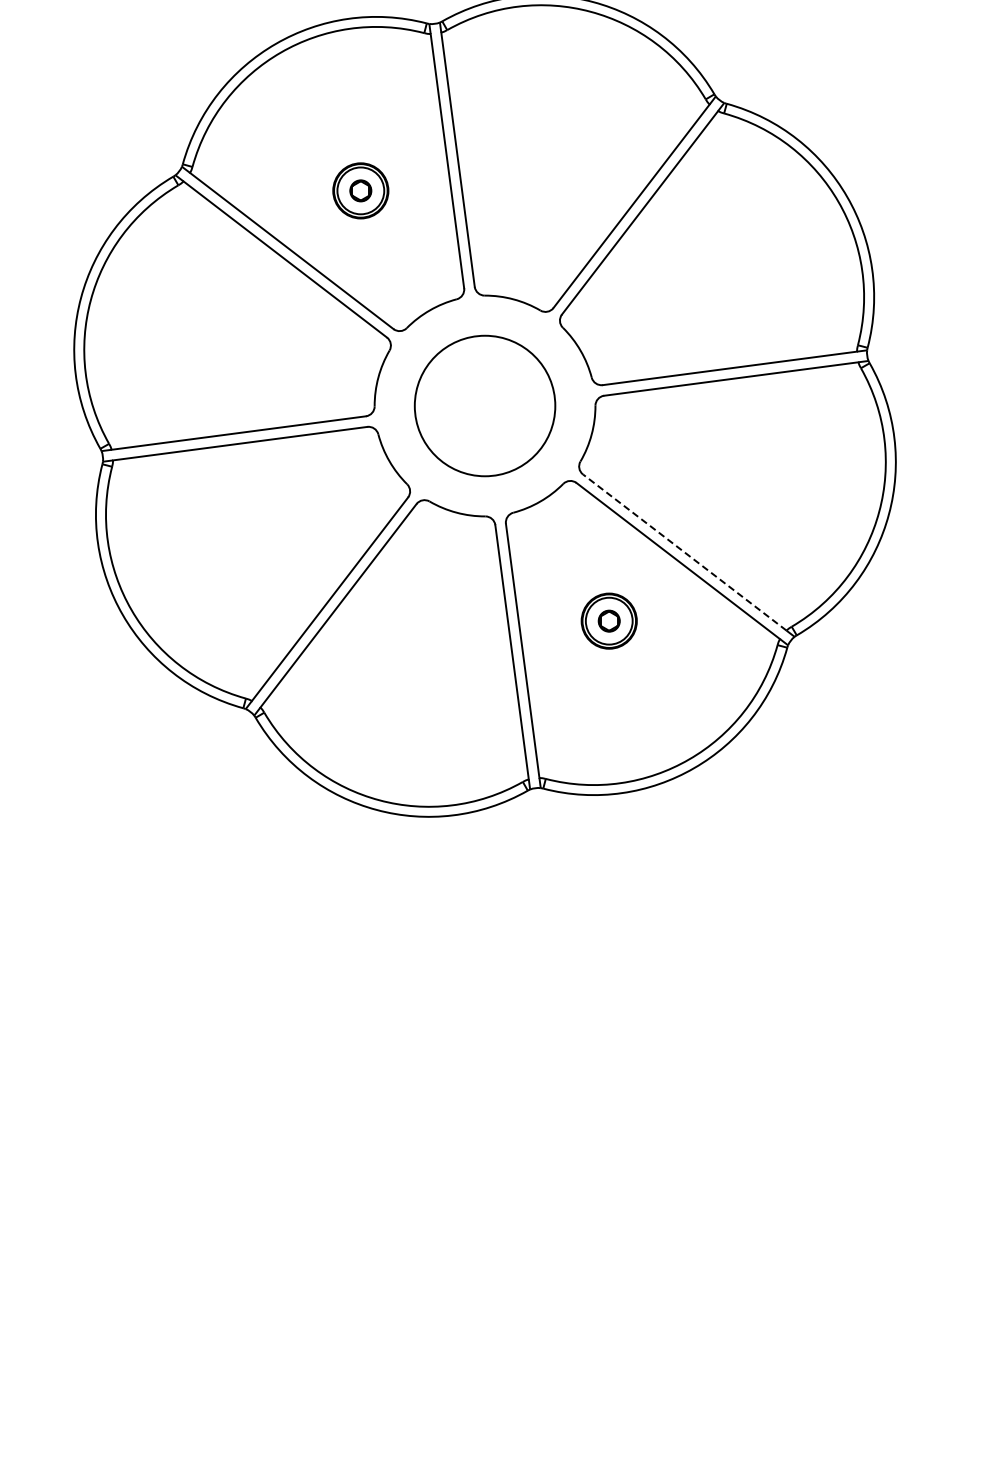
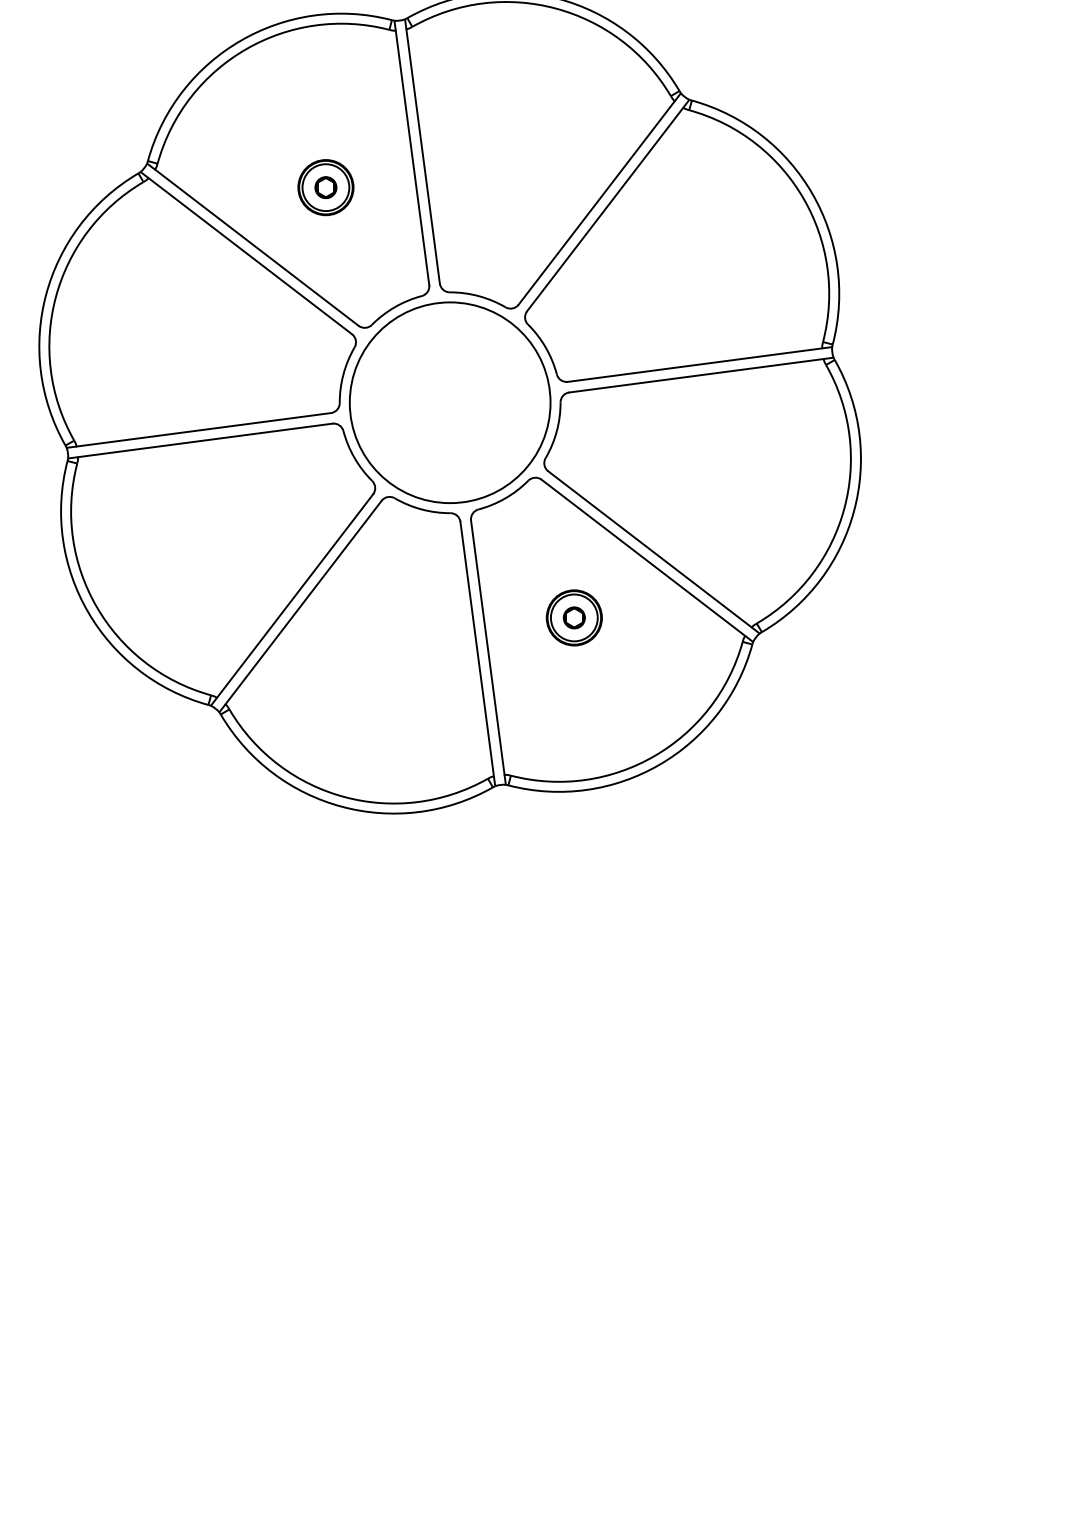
circle: (484, 405) -> (449, 402), size x1.43
line: (684, 551) -> (649, 548), dashed -> solid

